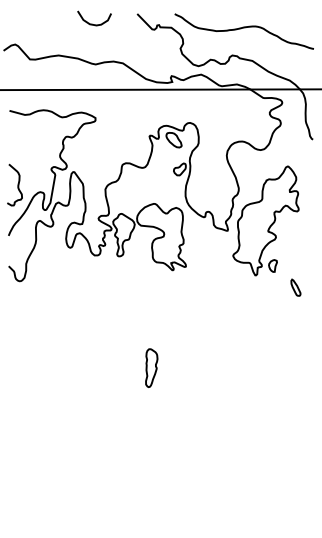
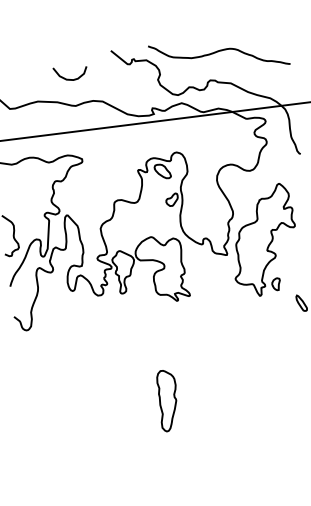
curve: (92, 23) -> (69, 78), moved
part: (151, 367) -> (168, 399), size x1.6

